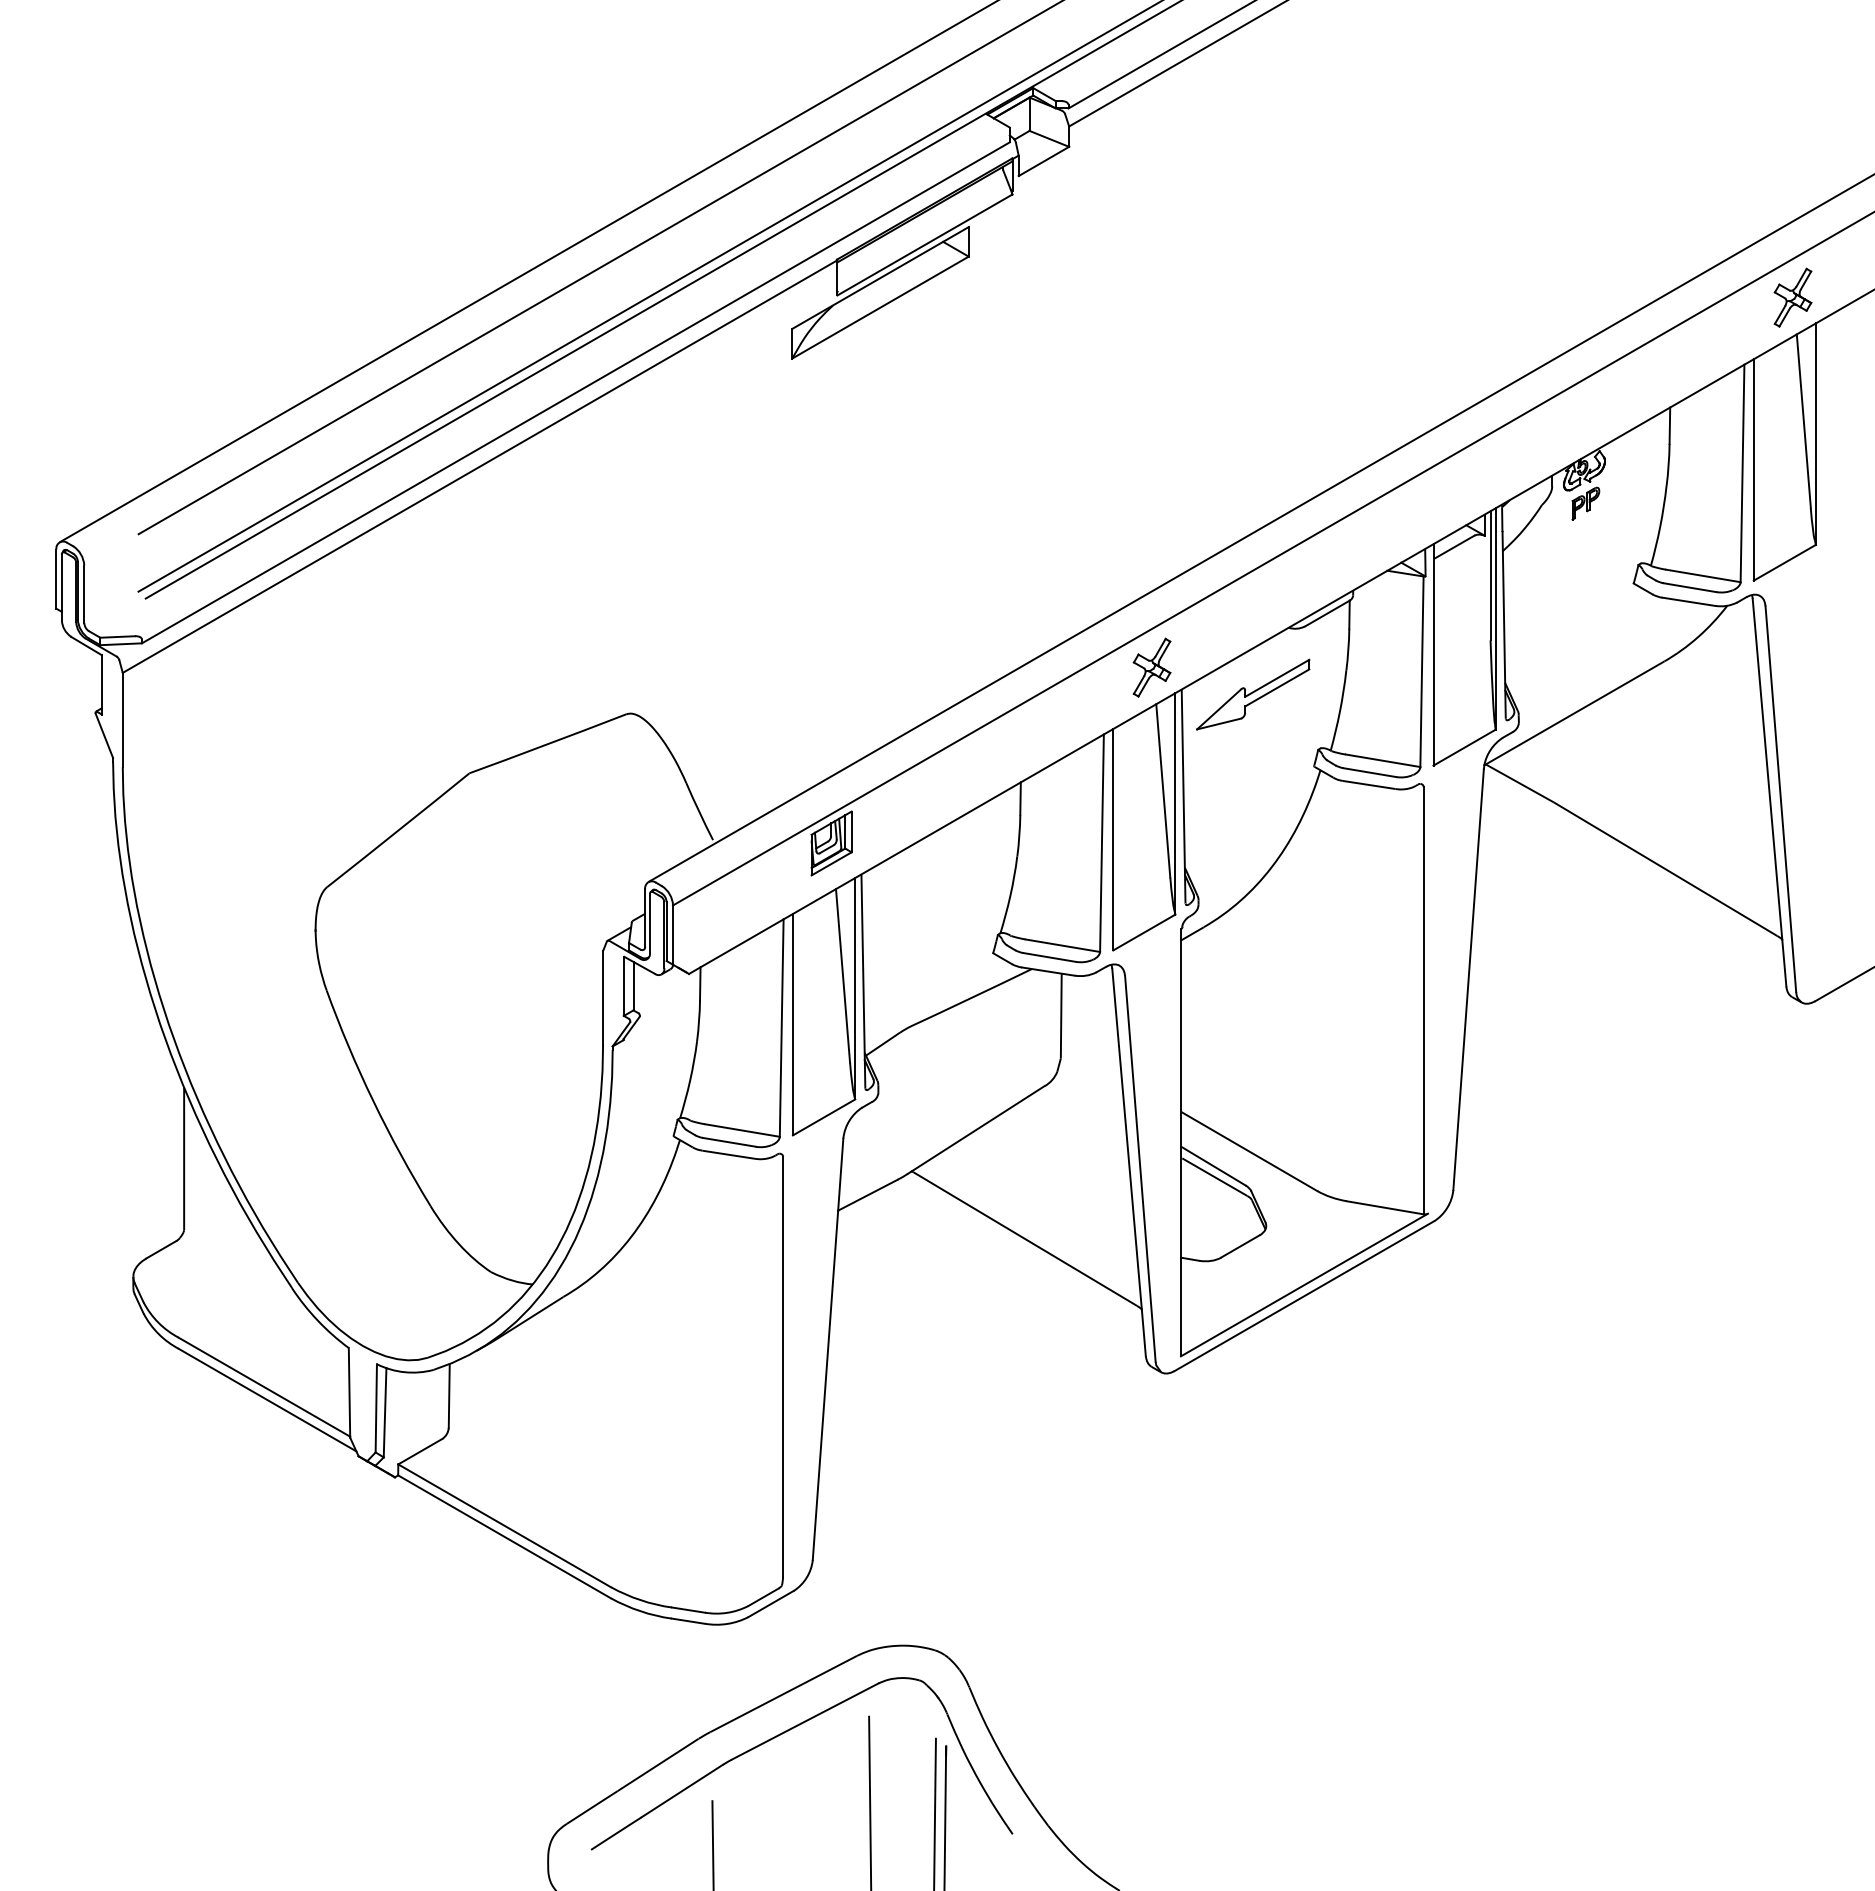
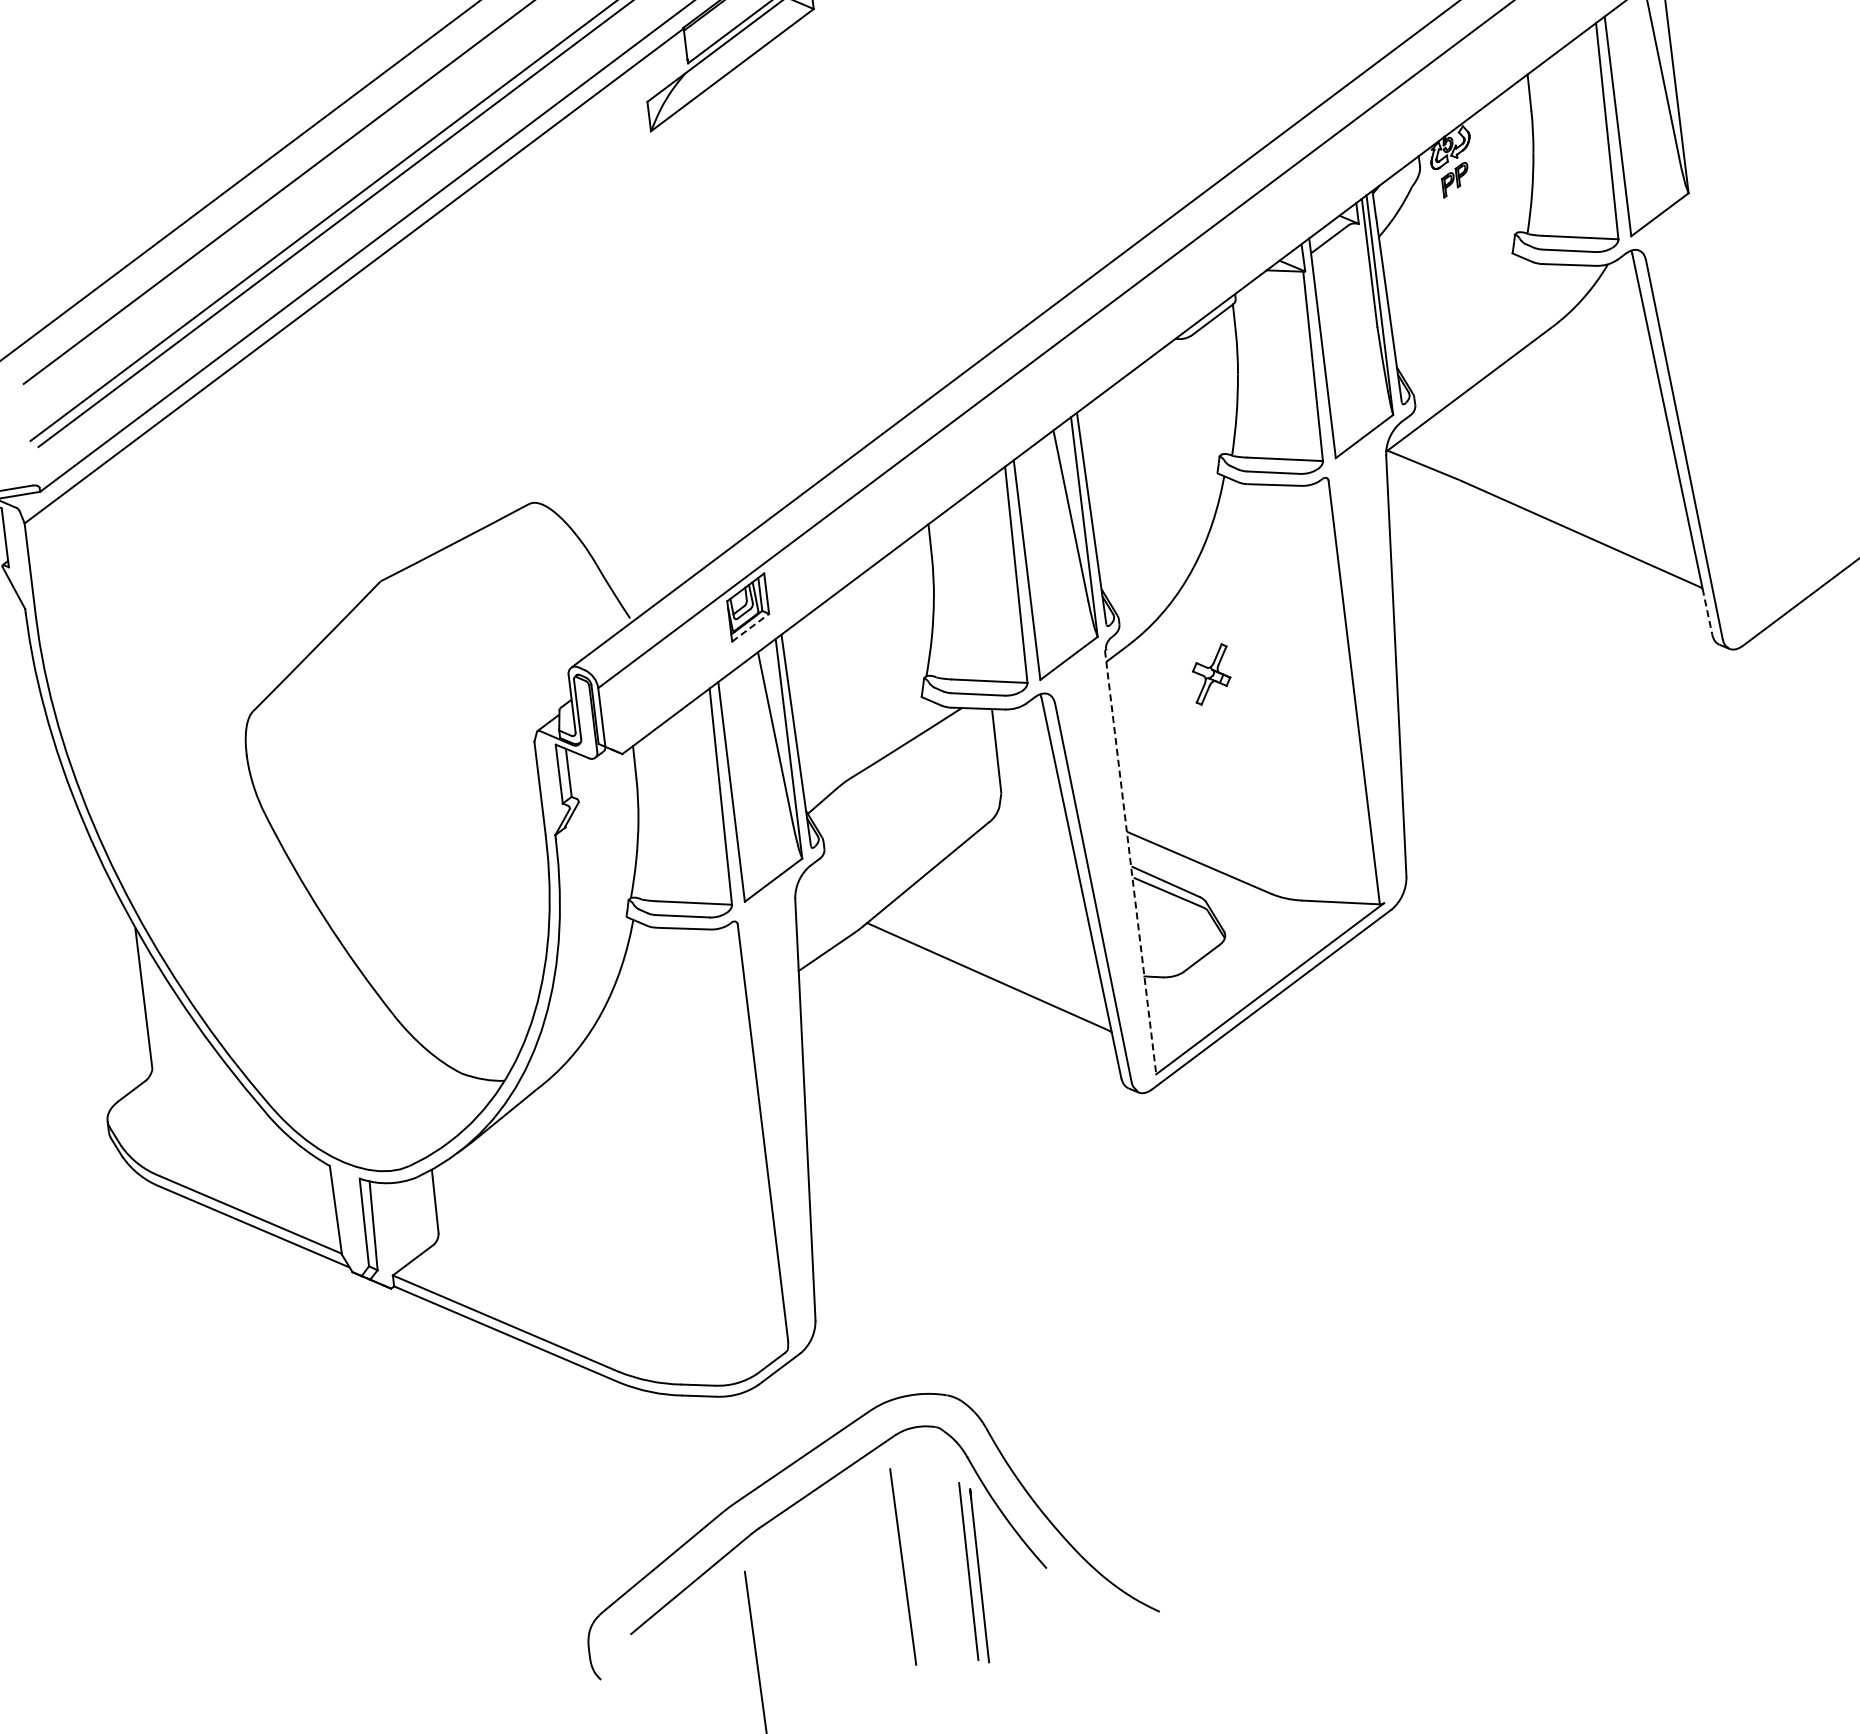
part: (1151, 667) -> (1211, 674), moved
part: (1253, 694) -> (1148, 409), removed
line: (832, 863) -> (751, 627), solid -> dashed
line: (1784, 963) -> (1707, 612), solid -> dashed
line: (1180, 1142) -> (1130, 862), solid -> dashed

